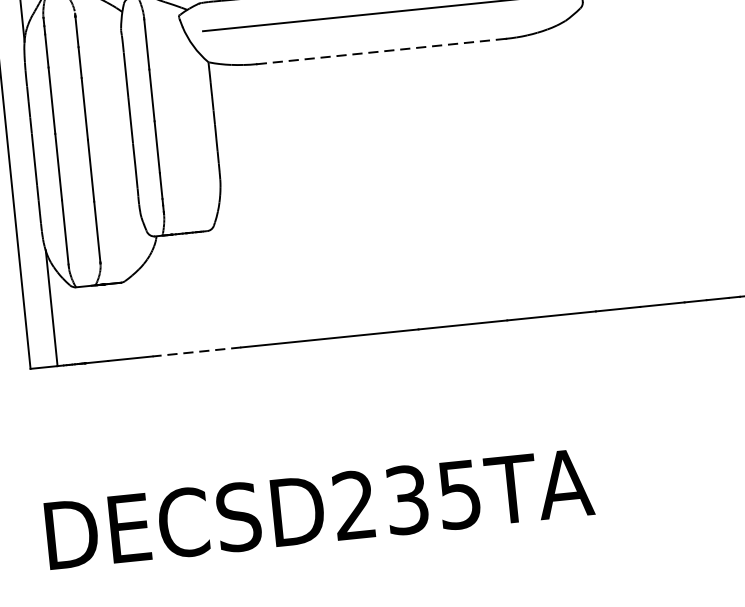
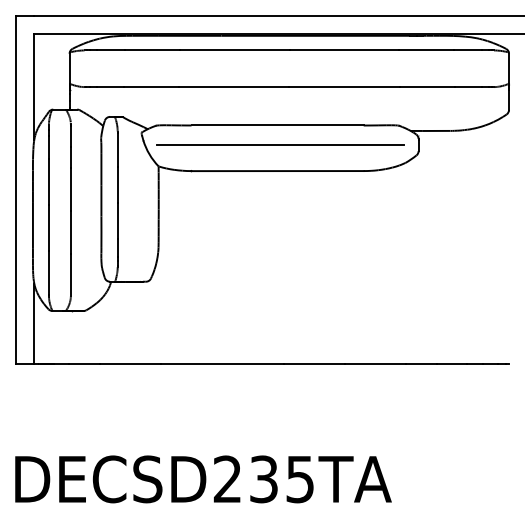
line: (382, 51) -> (278, 171), dashed -> solid
line: (196, 351) -> (130, 363), dashed -> solid

